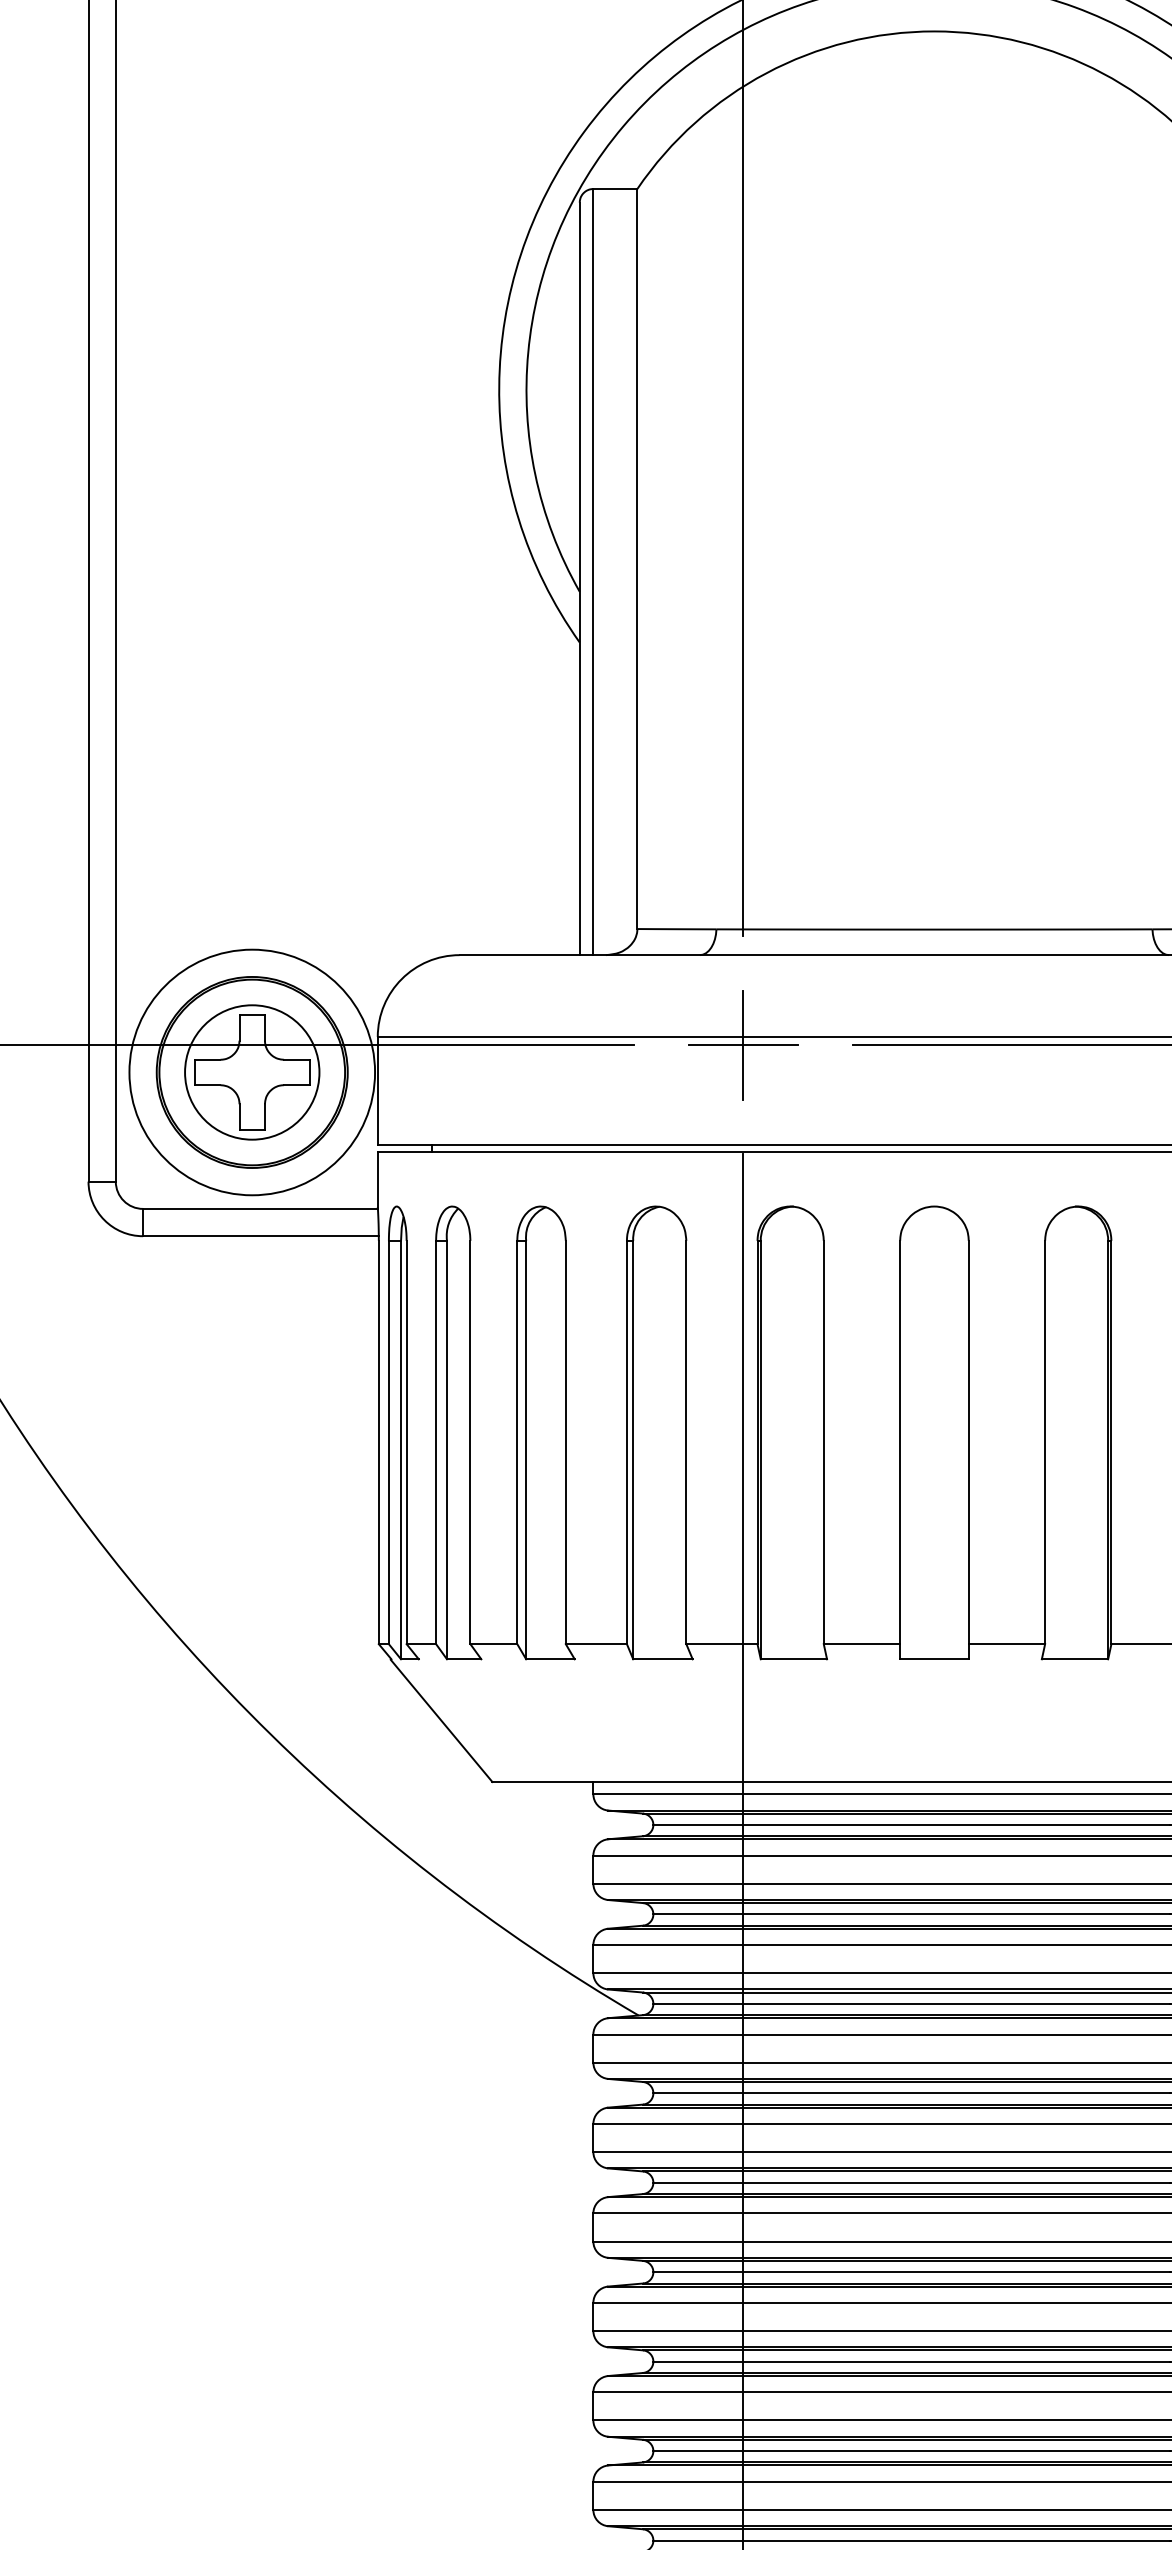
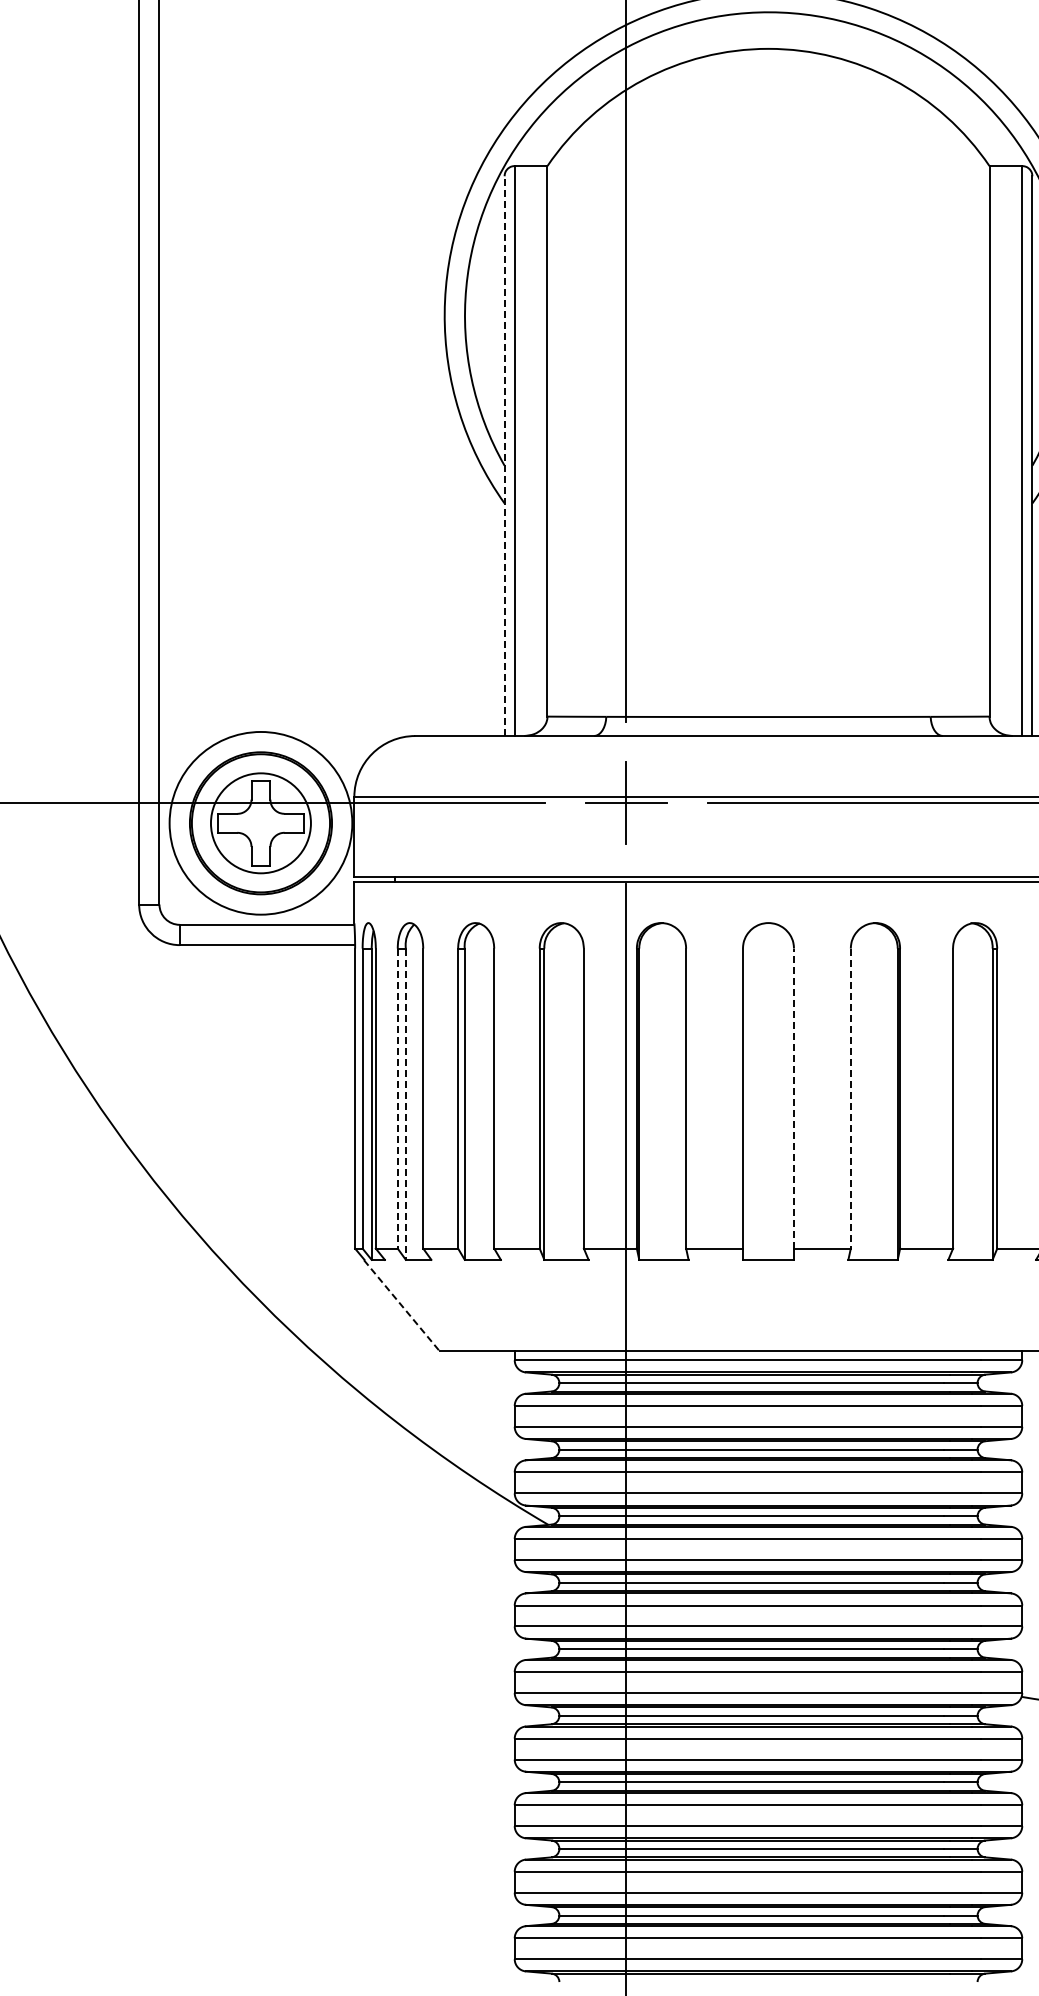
line: (579, 579) -> (504, 456), solid -> dashed
line: (969, 1442) -> (794, 1098), solid -> dashed
line: (435, 1443) -> (397, 1099), solid -> dashed
line: (1044, 1443) -> (850, 1099), solid -> dashed
line: (446, 1450) -> (405, 1104), solid -> dashed
line: (442, 1721) -> (402, 1306), solid -> dashed

